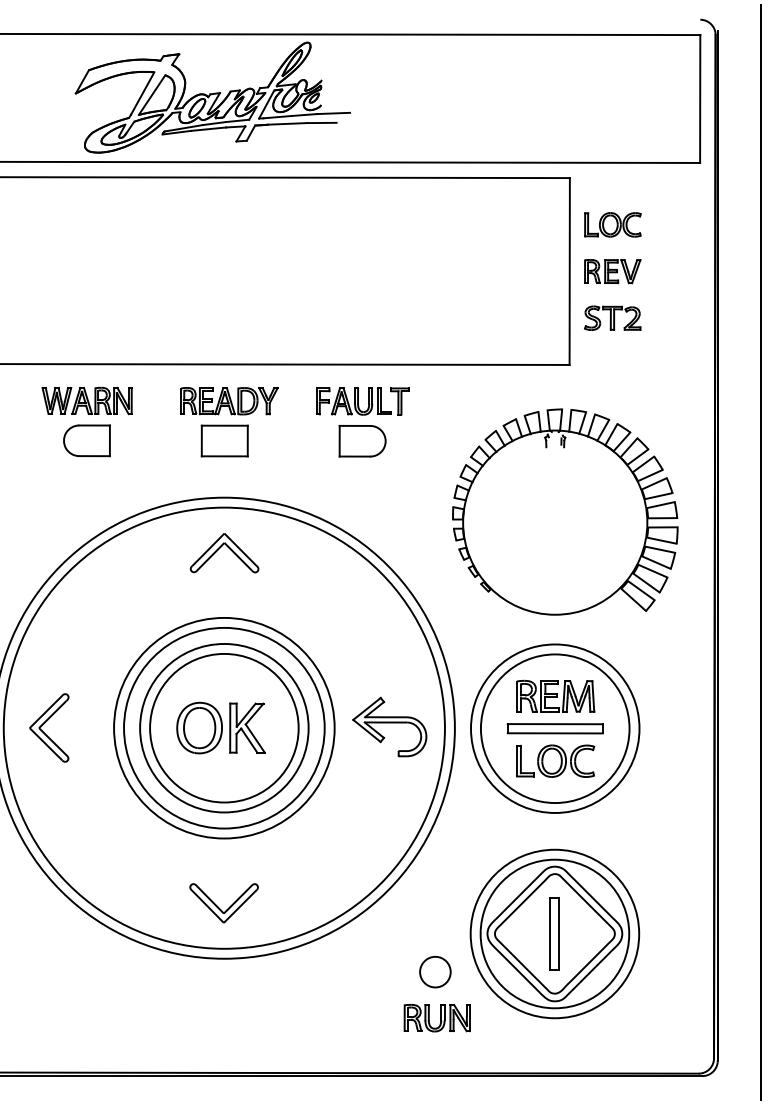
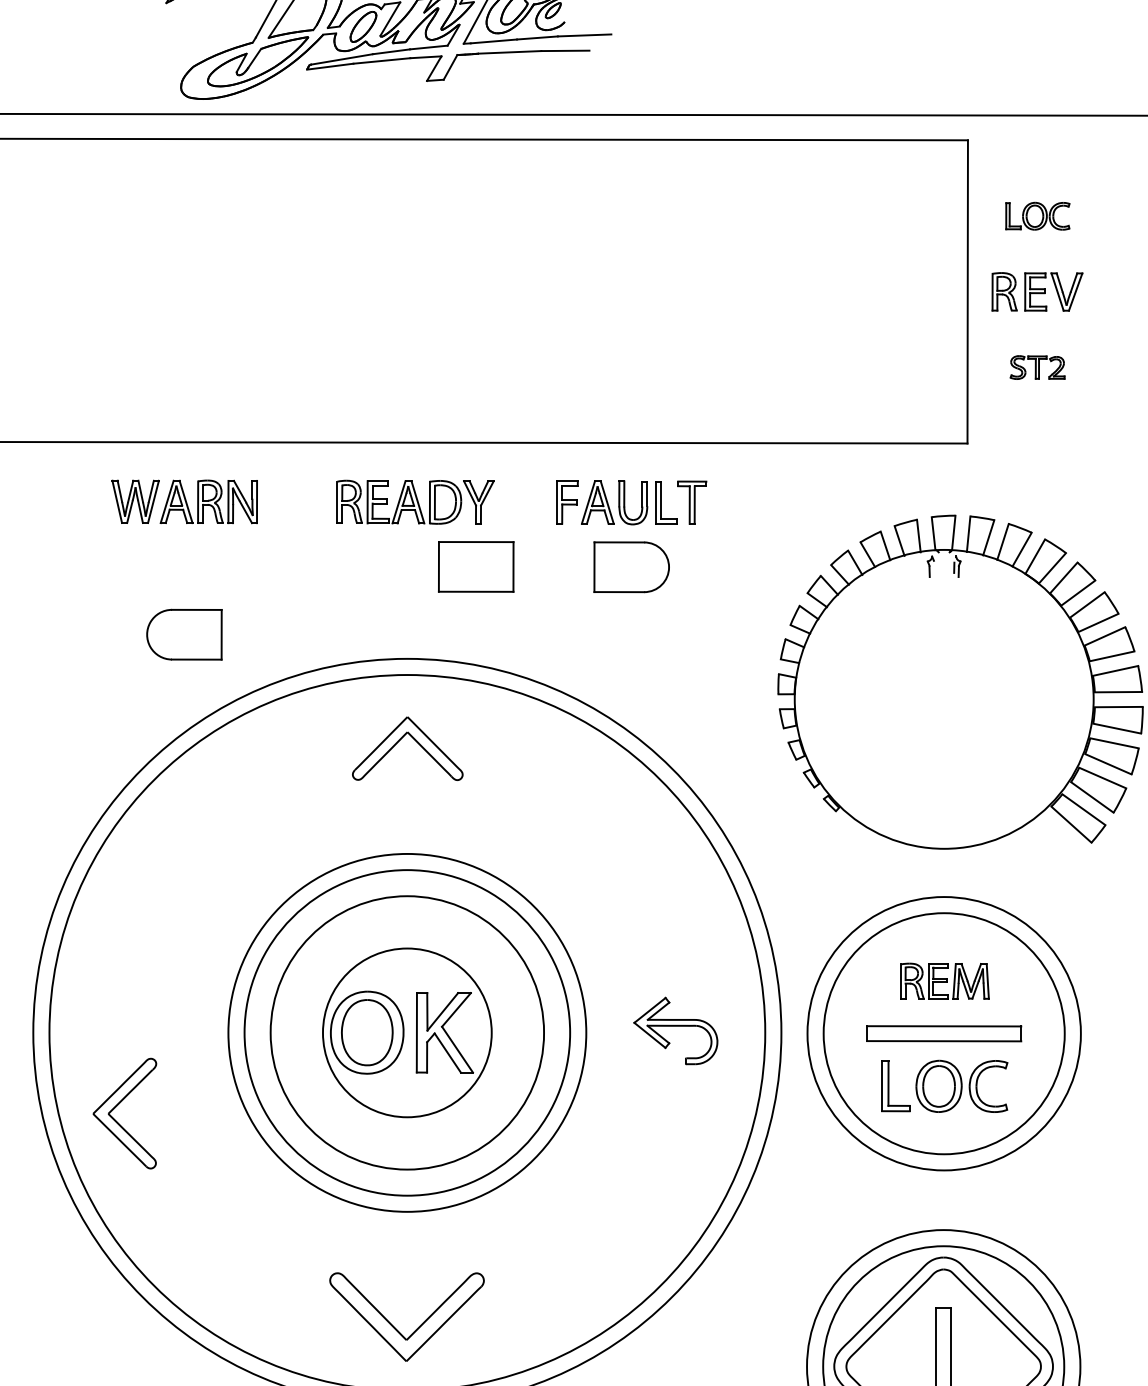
part: (612, 224) -> (1037, 215), size x0.7
part: (612, 317) -> (1037, 366), size x0.6
part: (86, 440) -> (183, 634), moved
part: (224, 440) -> (475, 566), moved
part: (555, 696) -> (944, 981), size x0.7
part: (389, 726) -> (675, 1030), size x0.7
part: (49, 727) -> (125, 1112), moved
circle: (224, 727) -> (407, 1031), size x0.7
part: (223, 903) -> (405, 1317), size x1.4

